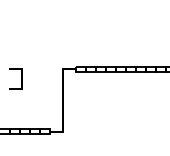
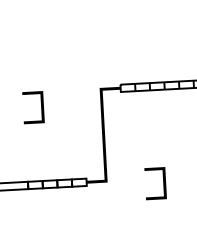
line: (101, 134) -> (163, 181), added

